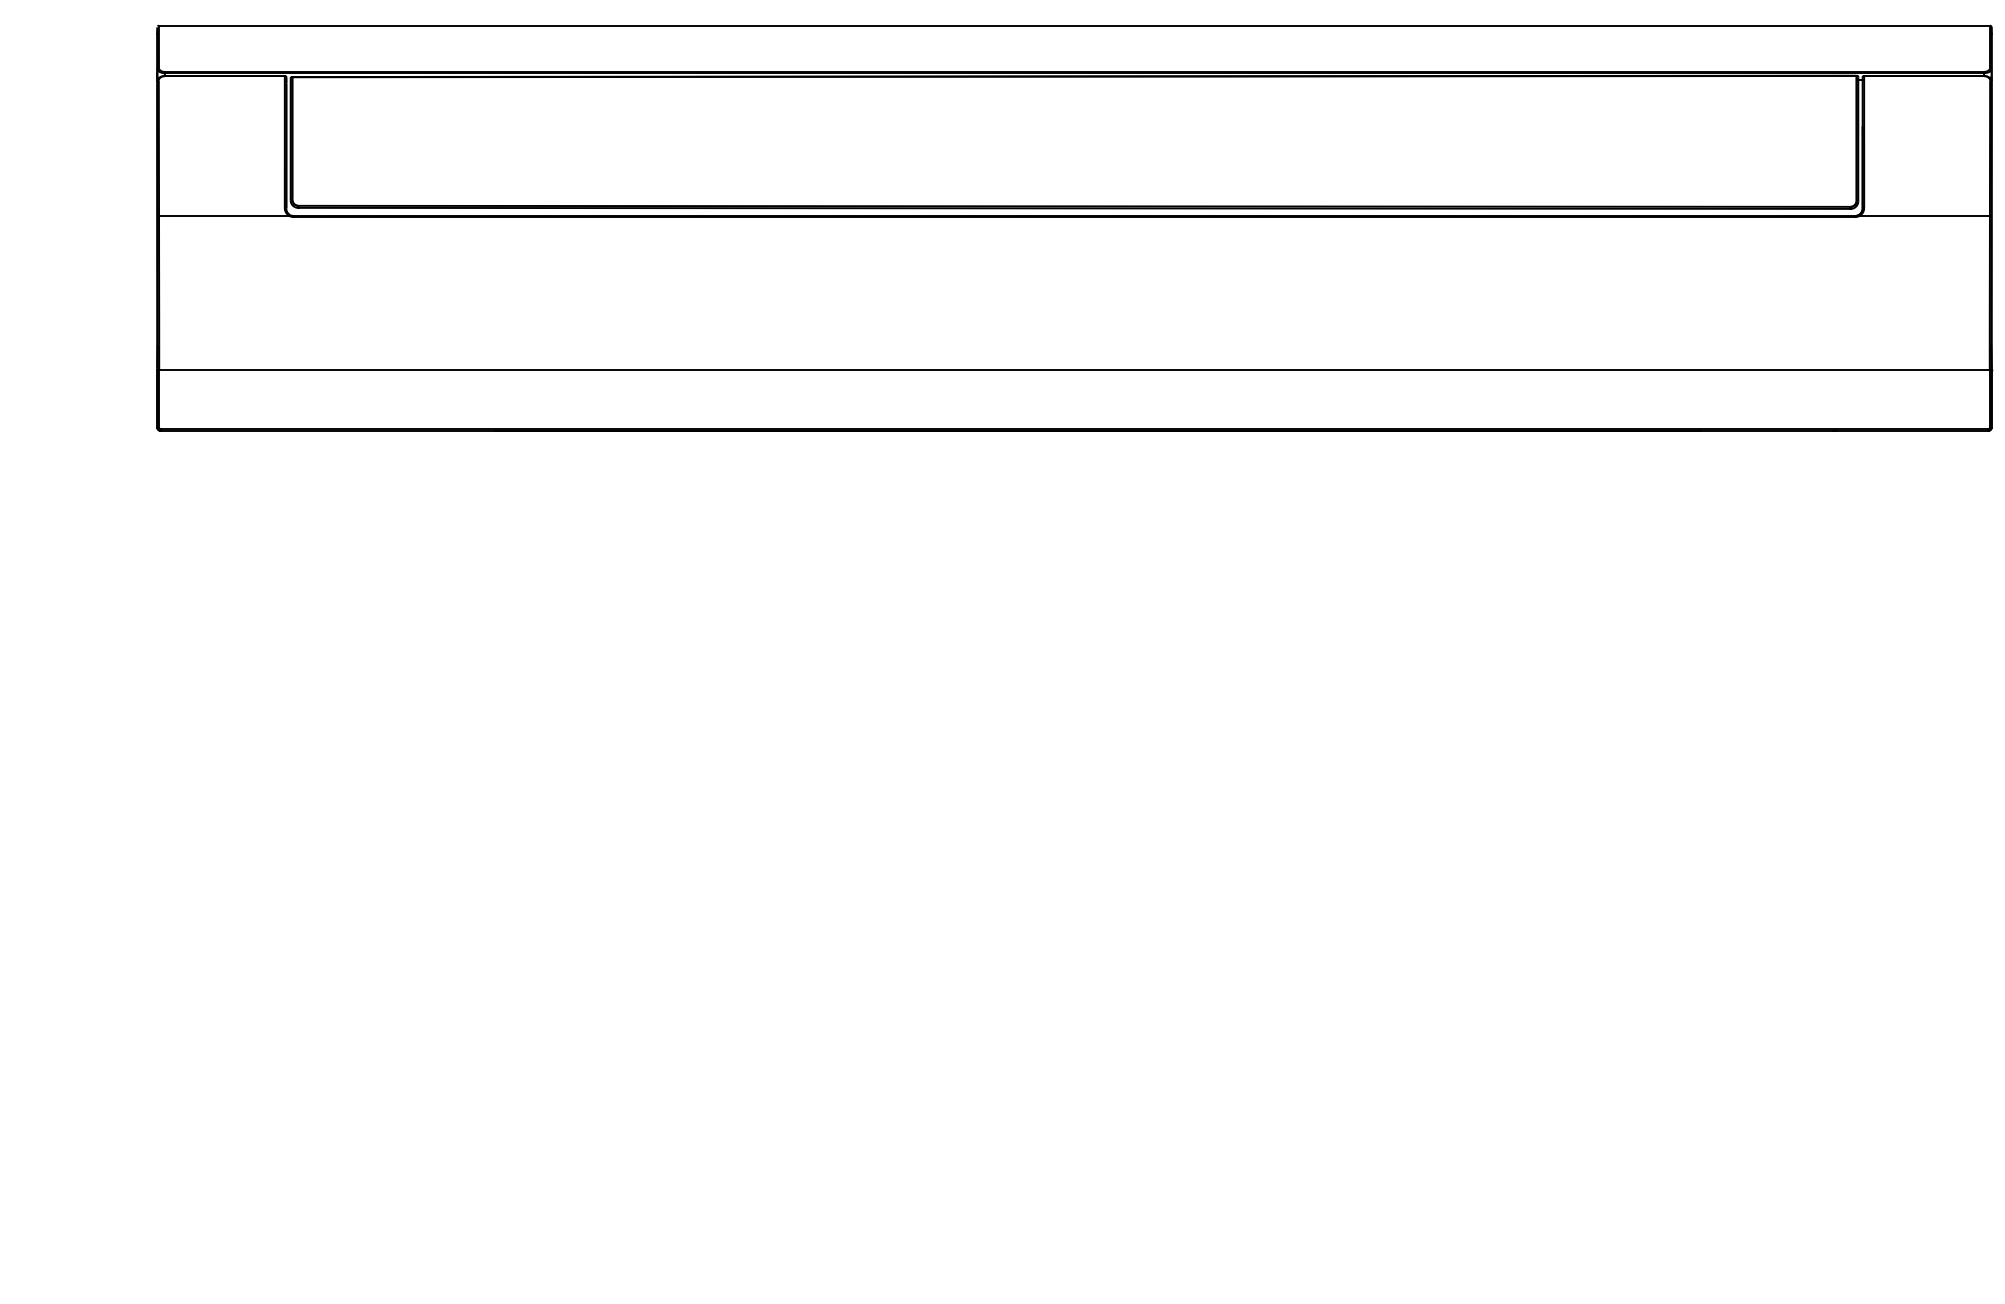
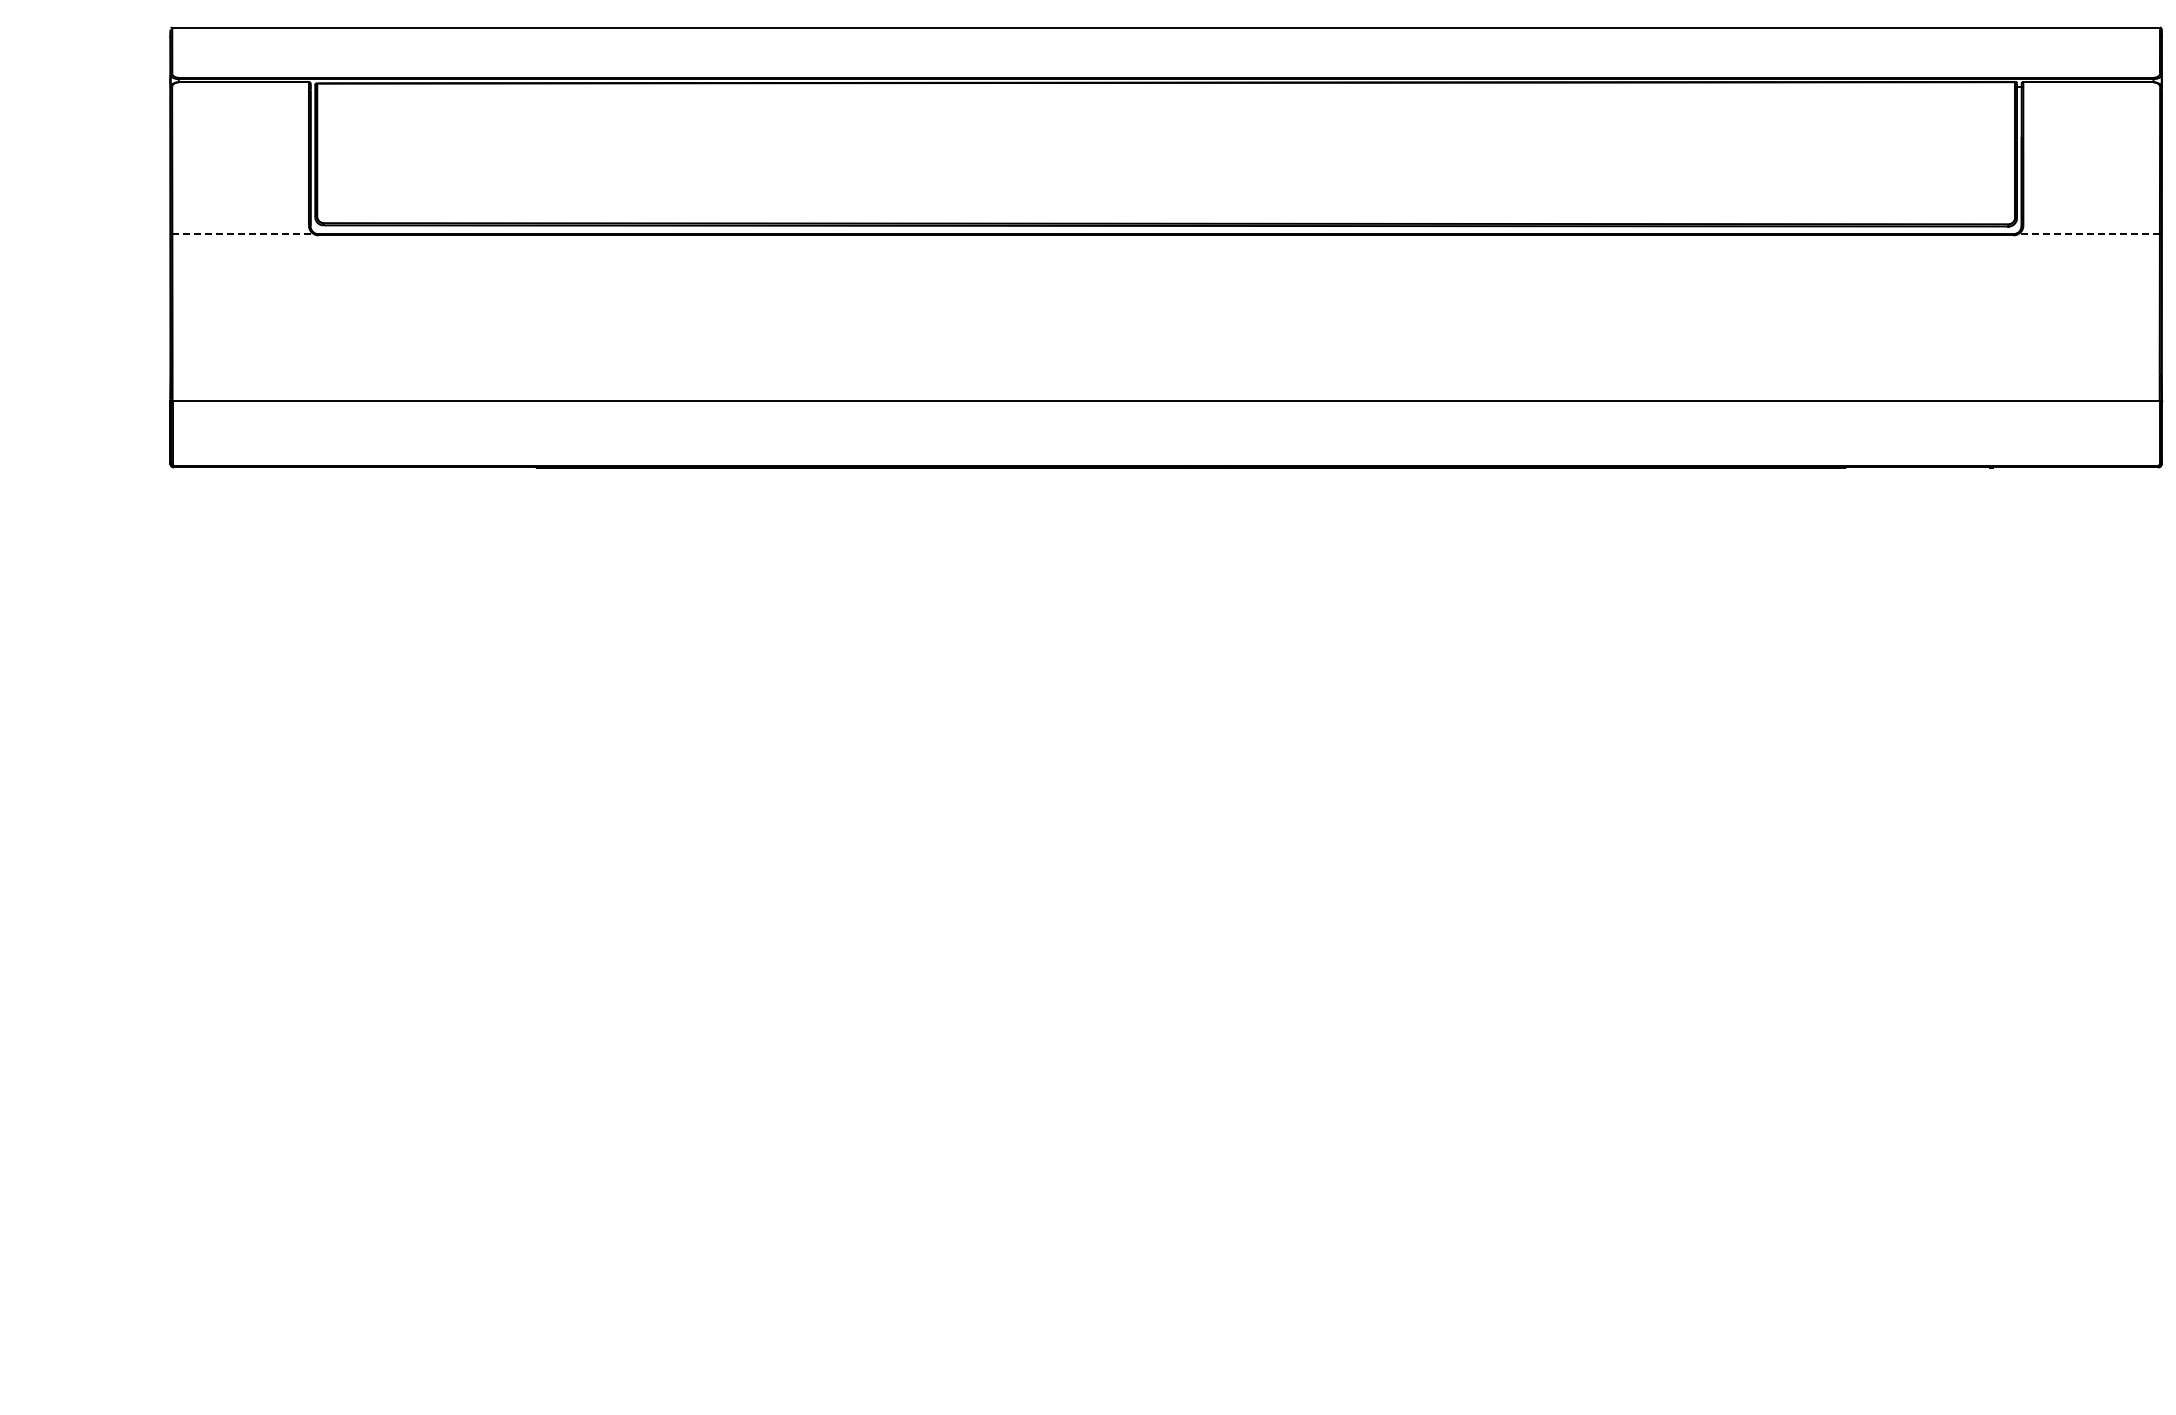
line: (224, 216) -> (243, 234), solid -> dashed
line: (1925, 216) -> (2089, 234), solid -> dashed

